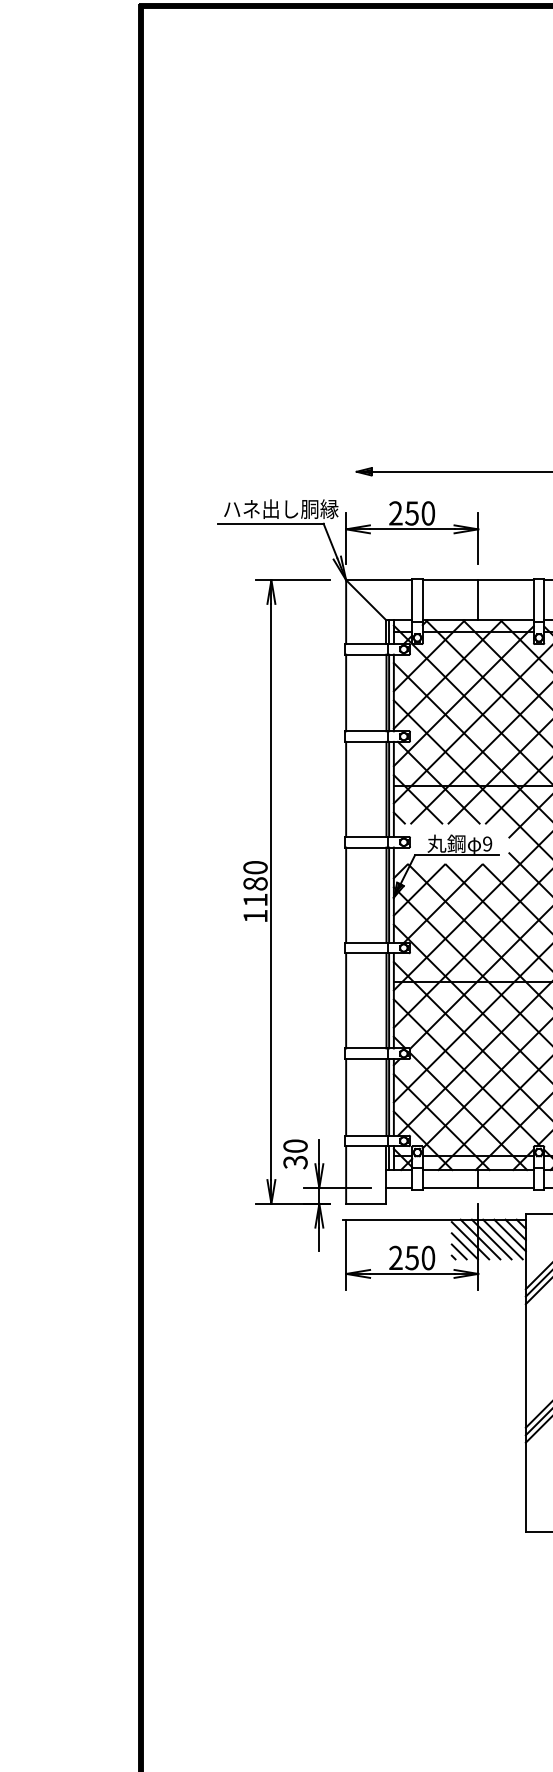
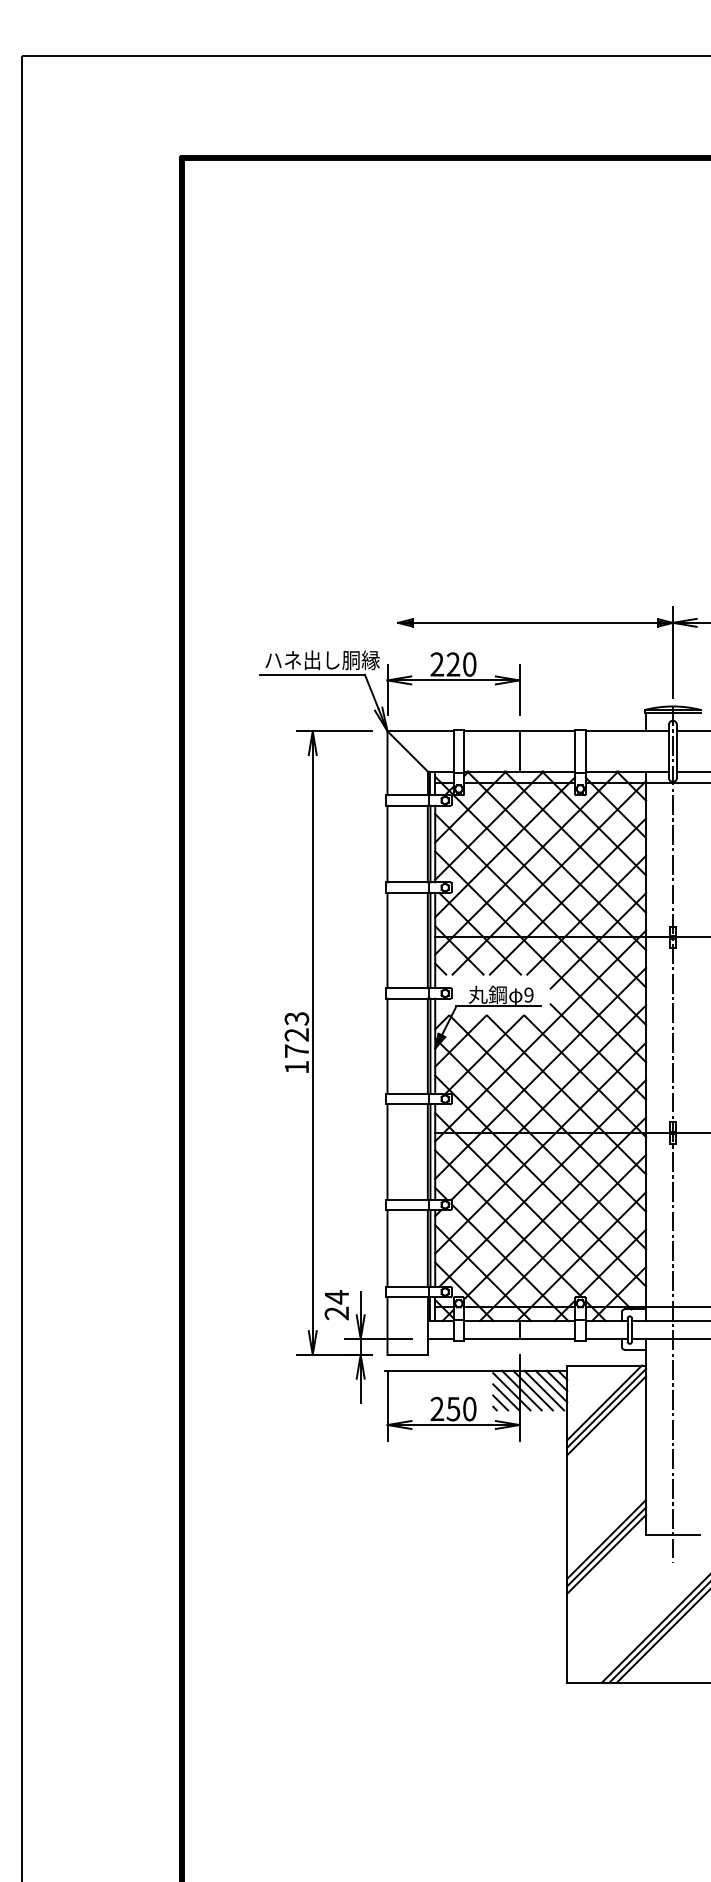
text: (412, 513) -> (453, 664), 250 -> 220
text: (255, 883) -> (296, 1034), 1180 -> 1723
text: (295, 1154) -> (336, 1305), 30 -> 24

